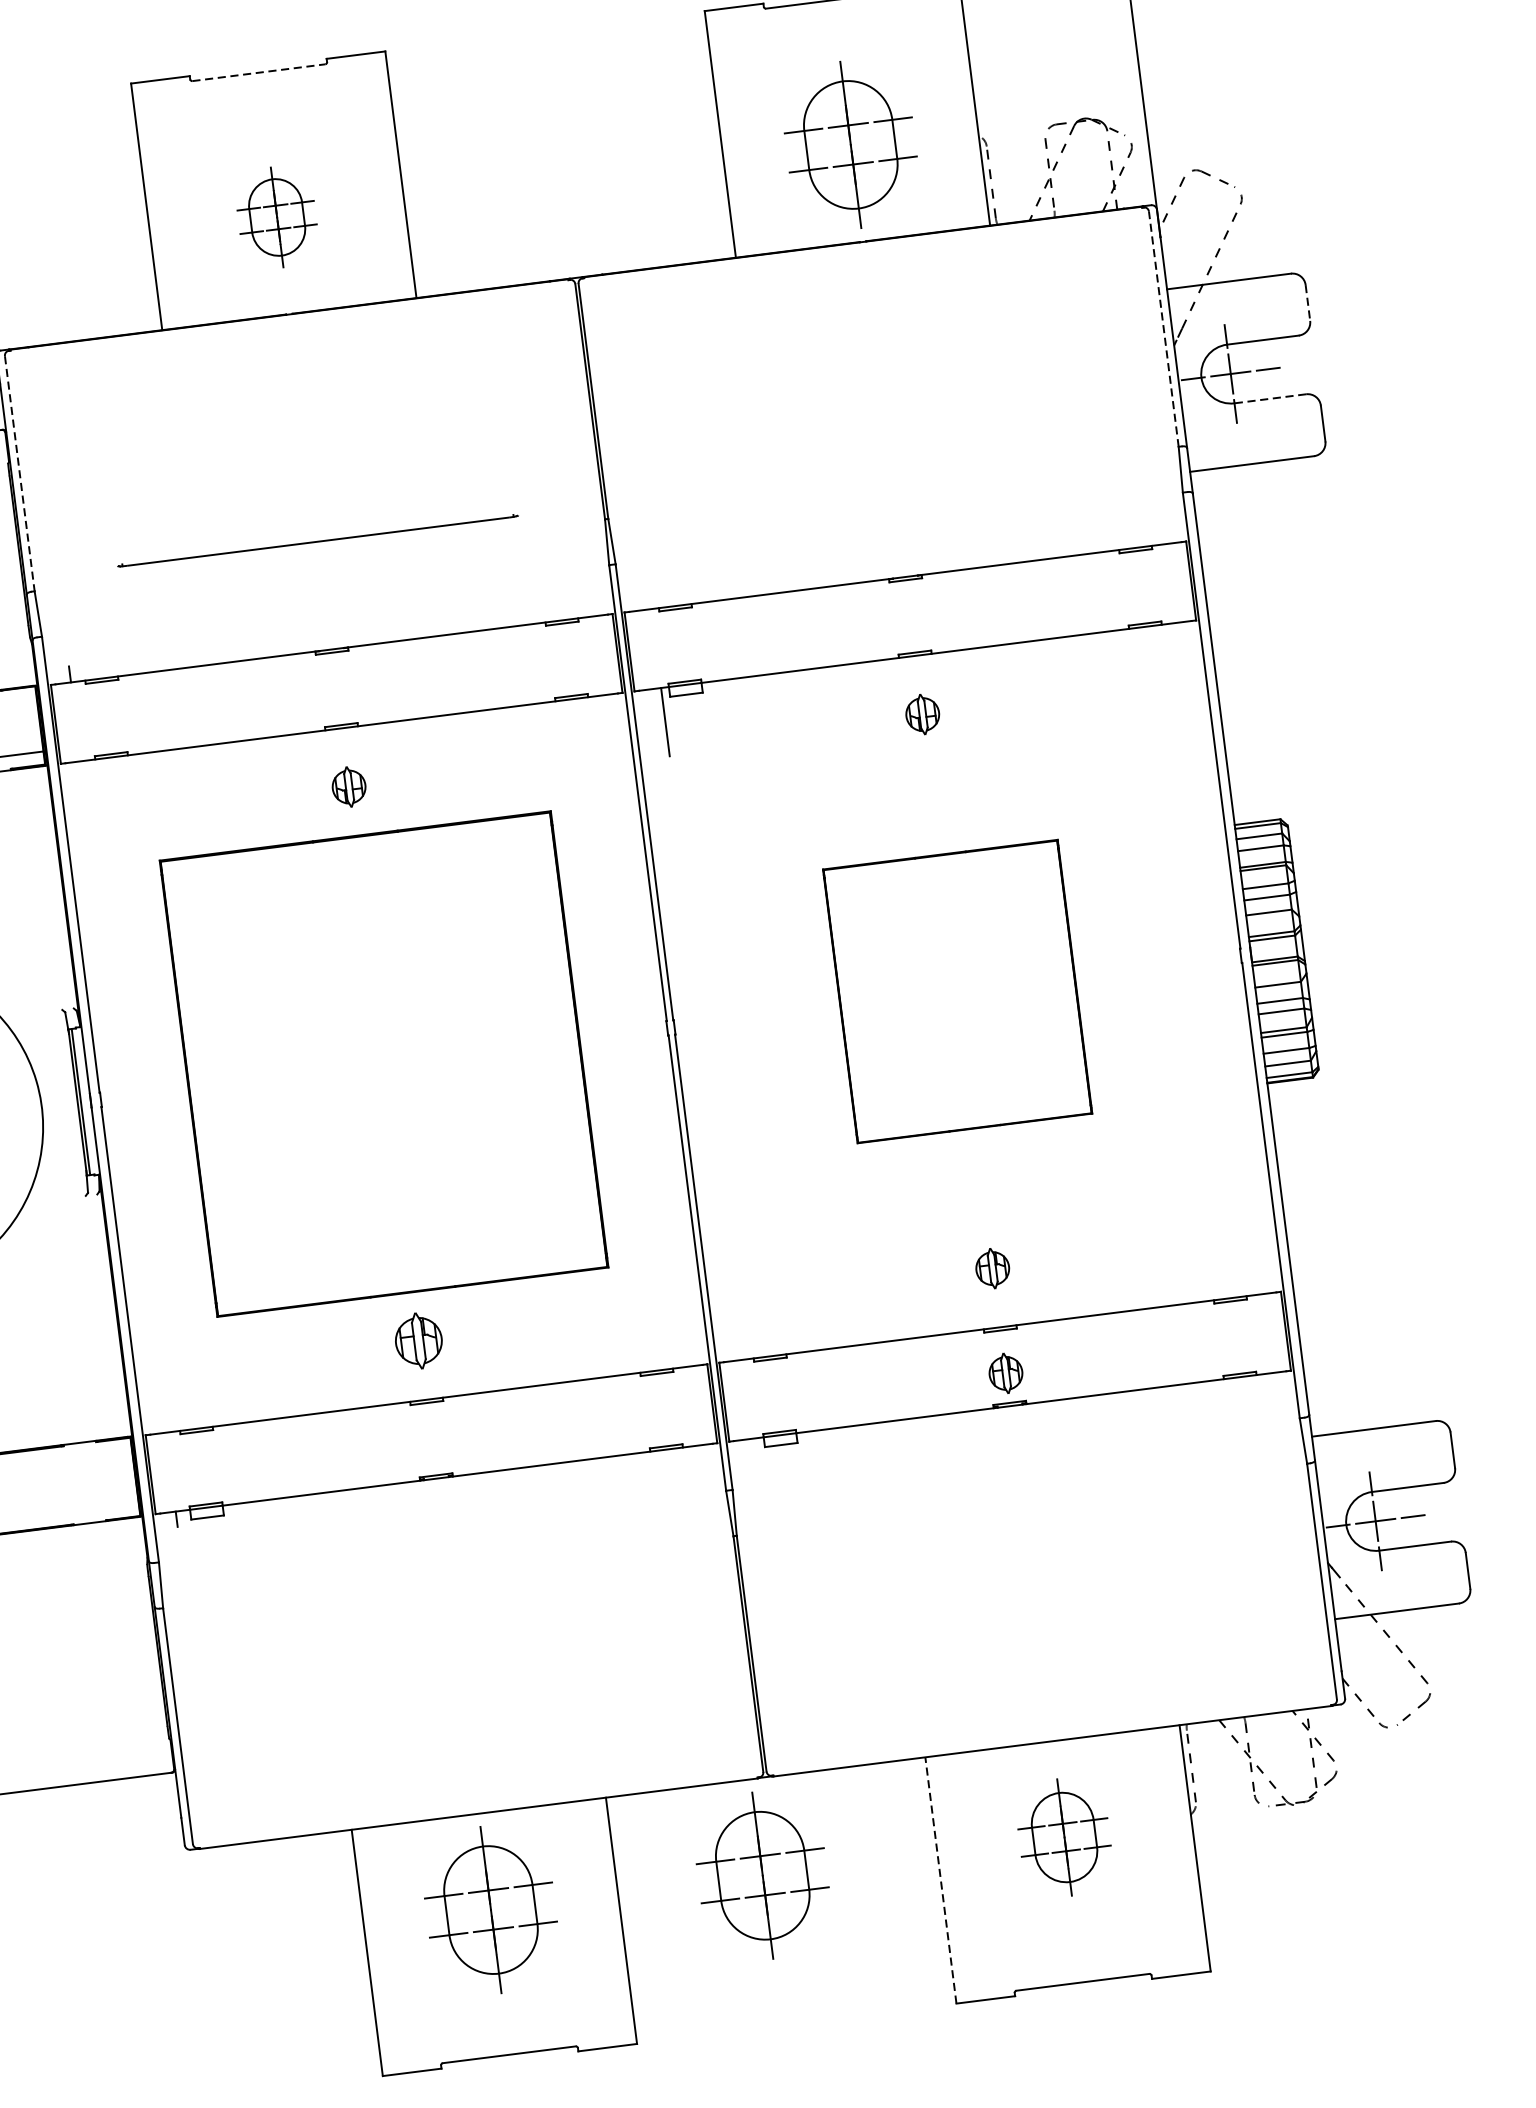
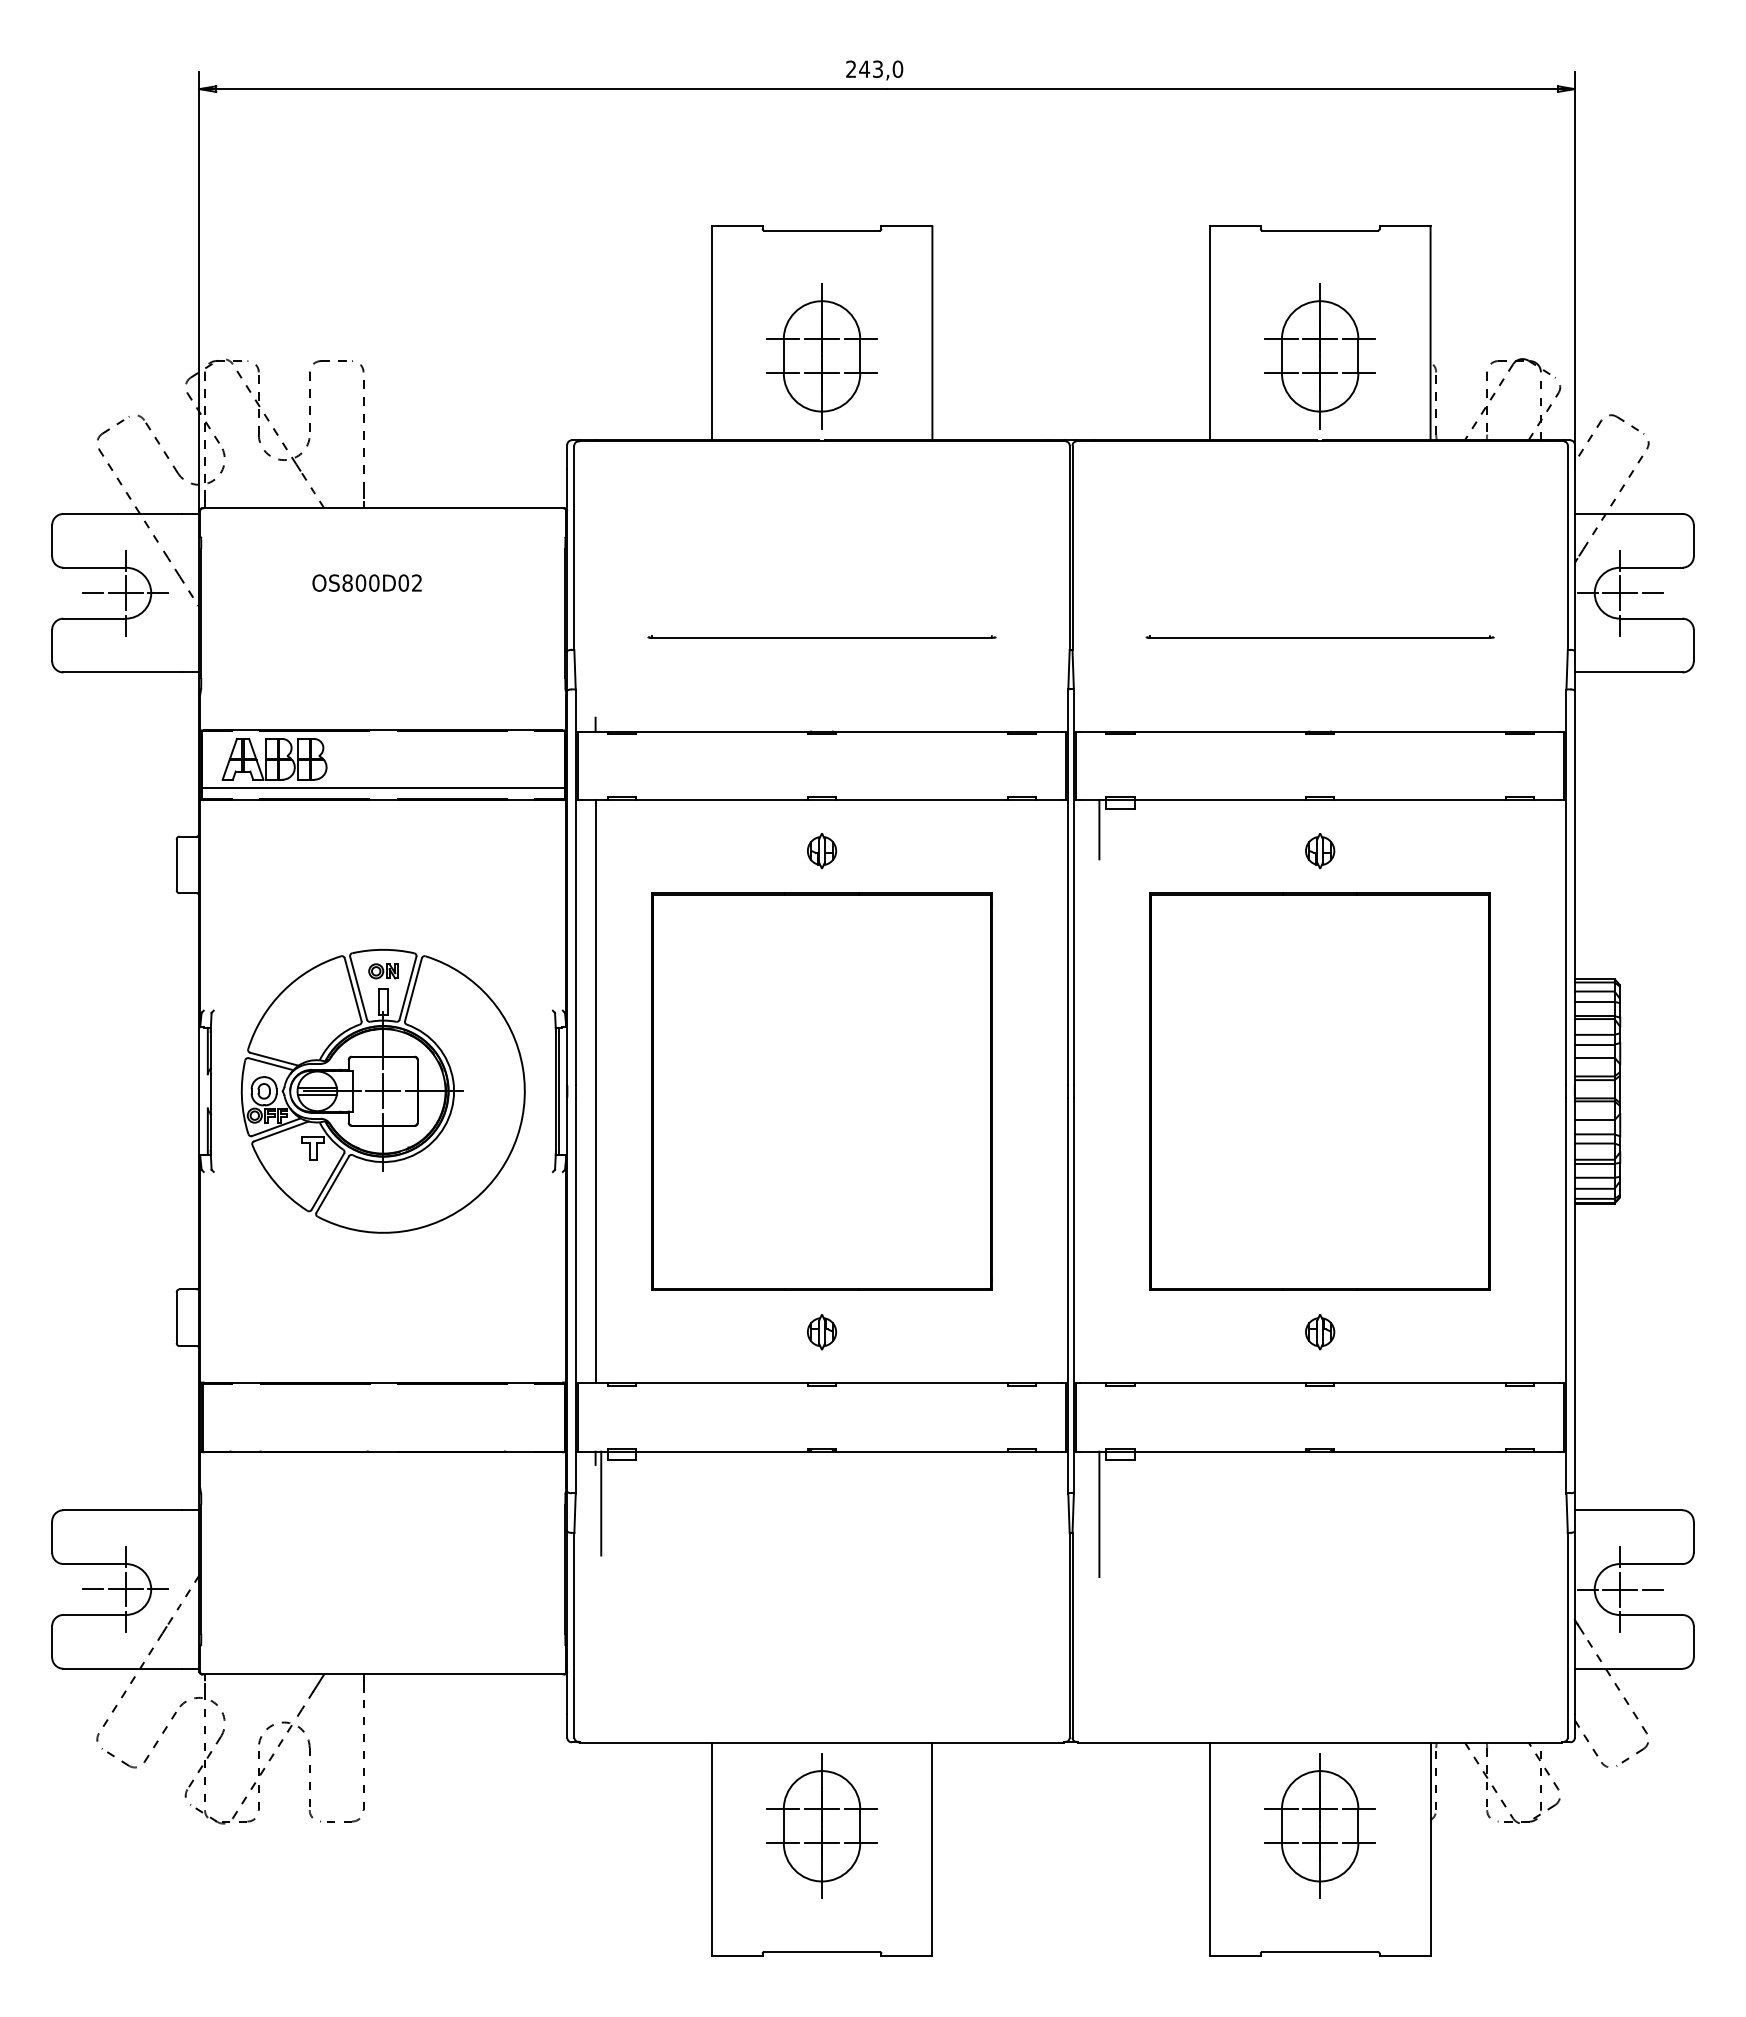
line: (259, 72) -> (822, 230), dashed -> solid
part: (276, 217) -> (821, 356), size x1.67
line: (1307, 302) -> (1693, 540), dashed -> solid
line: (1163, 329) -> (1567, 547), dashed -> solid
line: (1269, 398) -> (1650, 618), dashed -> solid
part: (890, 467) -> (1319, 636), added
line: (20, 474) -> (574, 548), dashed -> solid
part: (956, 991) -> (1319, 1091), size x1.67
line: (123, 1096) -> (595, 1091), added
part: (419, 1341) -> (822, 1332), size x0.71
part: (1006, 1373) -> (1320, 1423), removed
line: (765, 1510) -> (1099, 1514), added
line: (190, 1570) -> (601, 1503), added
part: (1063, 1836) -> (1319, 1825), size x1.43
part: (762, 1874) -> (1057, 1825), removed
line: (940, 1880) -> (1209, 1849), dashed -> solid

